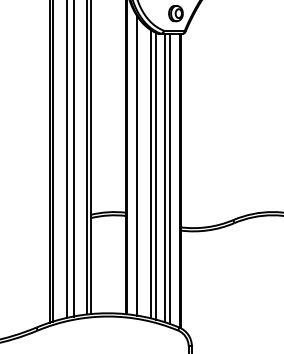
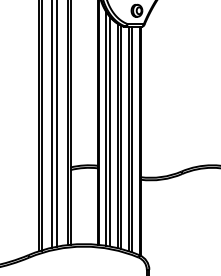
line: (140, 168) -> (109, 131), added

